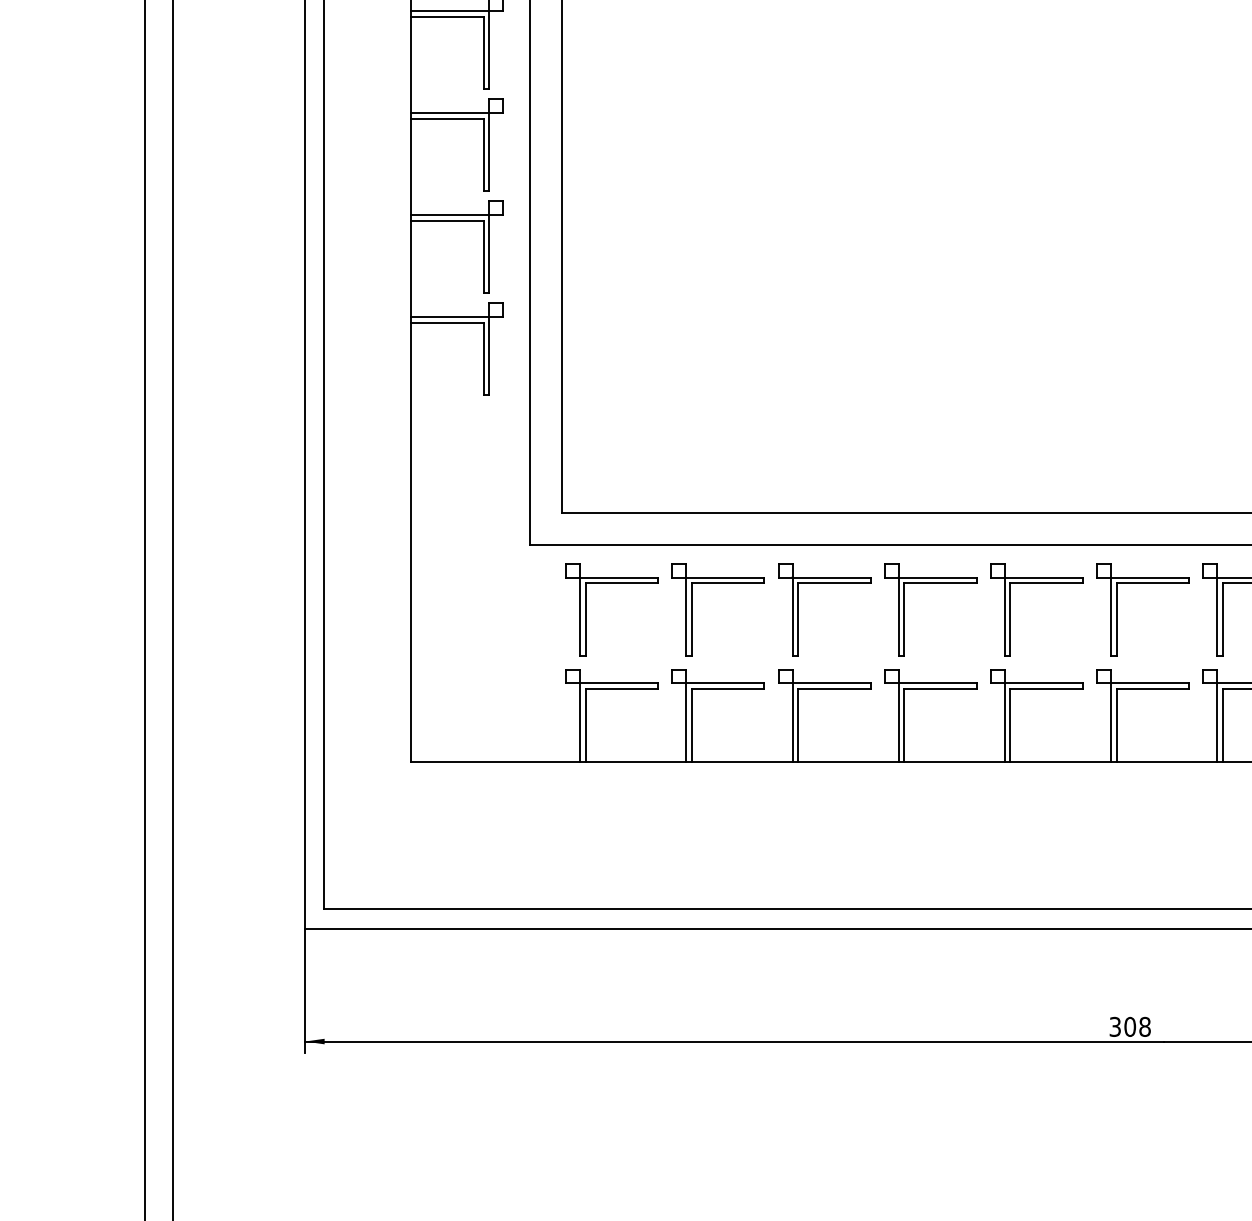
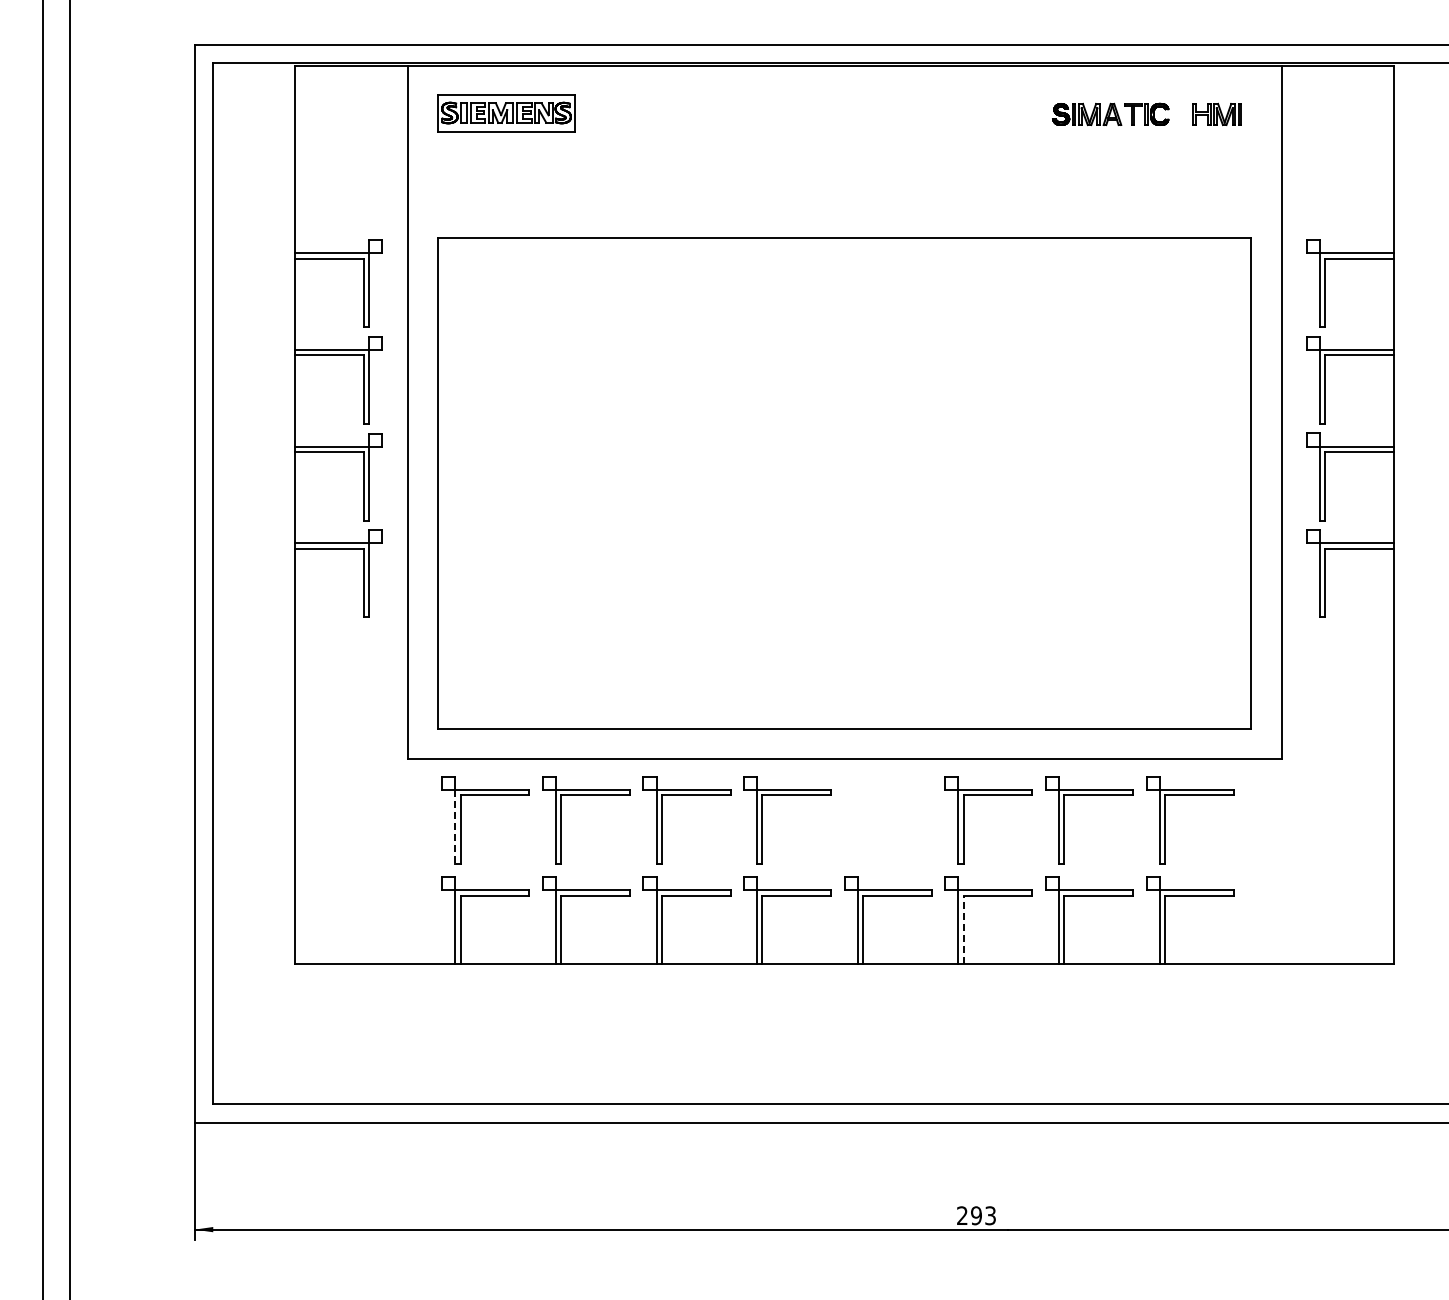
part: (1037, 583) -> (888, 795), removed
line: (580, 616) -> (455, 826), solid -> dashed
line: (1116, 724) -> (963, 929), solid -> dashed
text: (1130, 1026) -> (976, 1215), 308 -> 293

